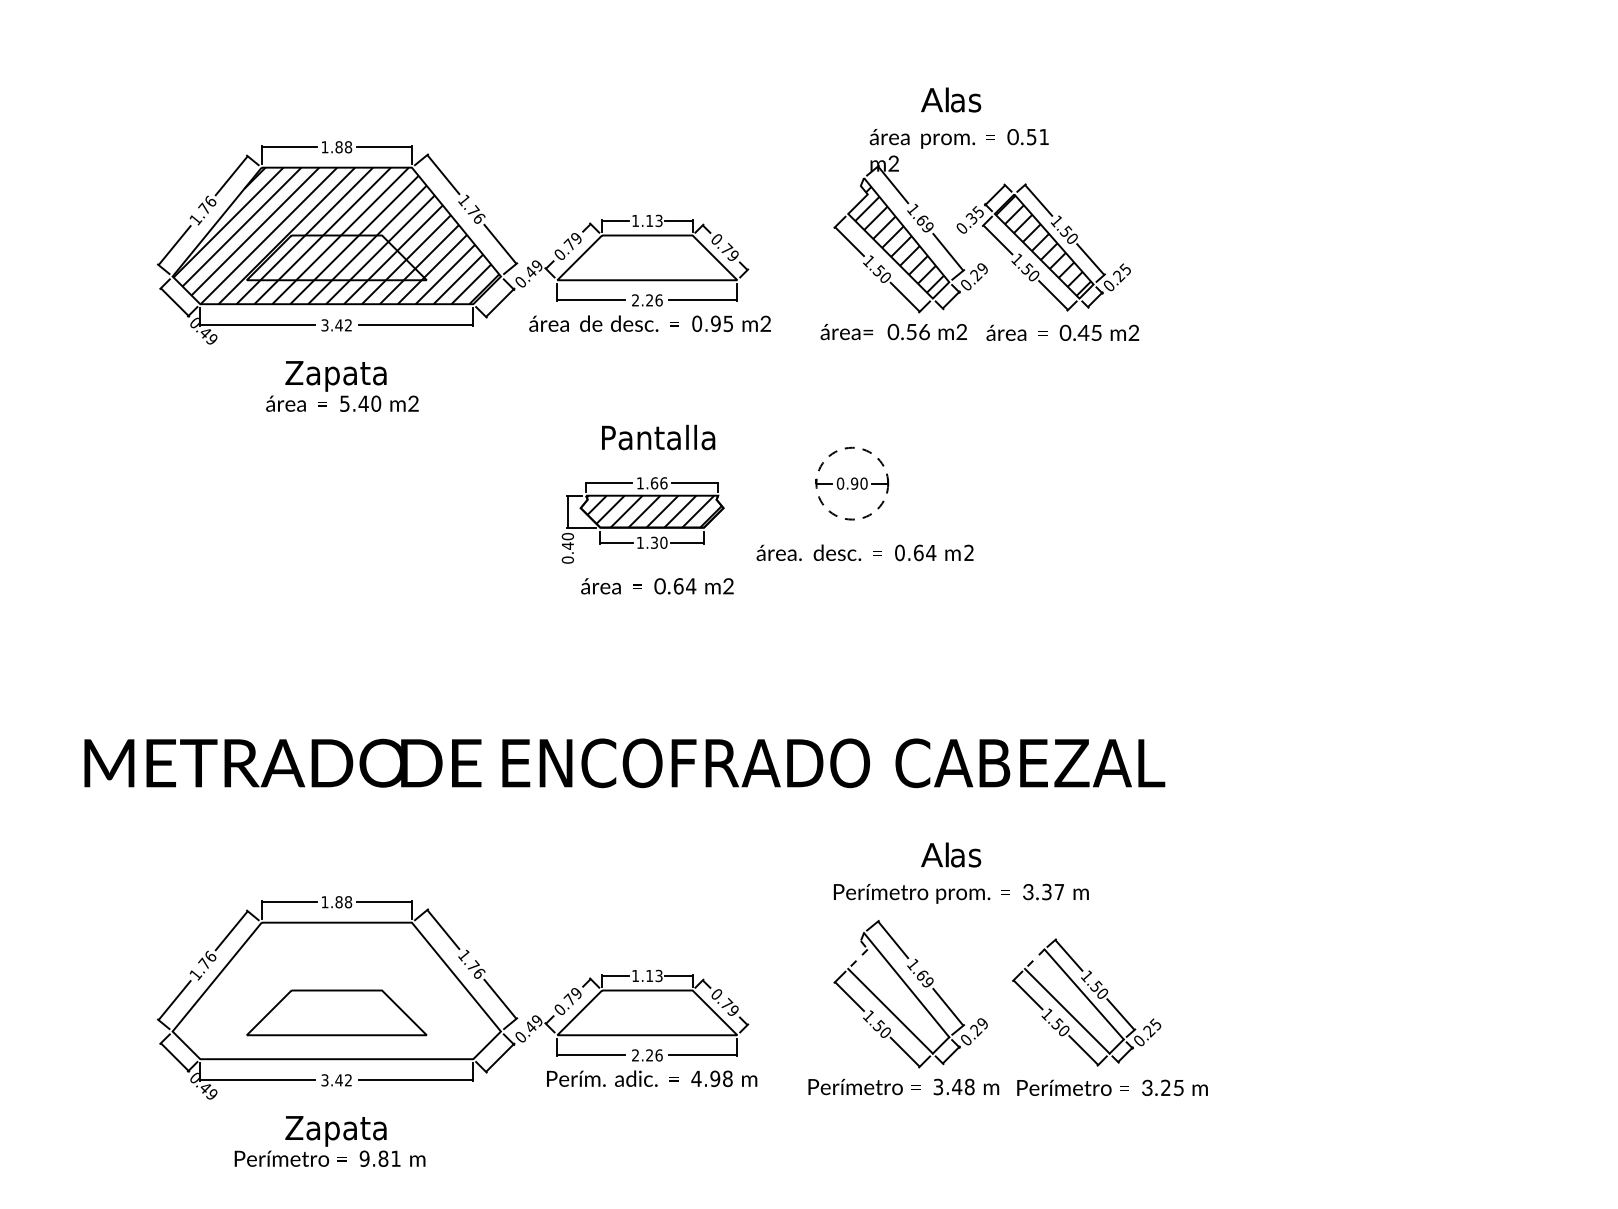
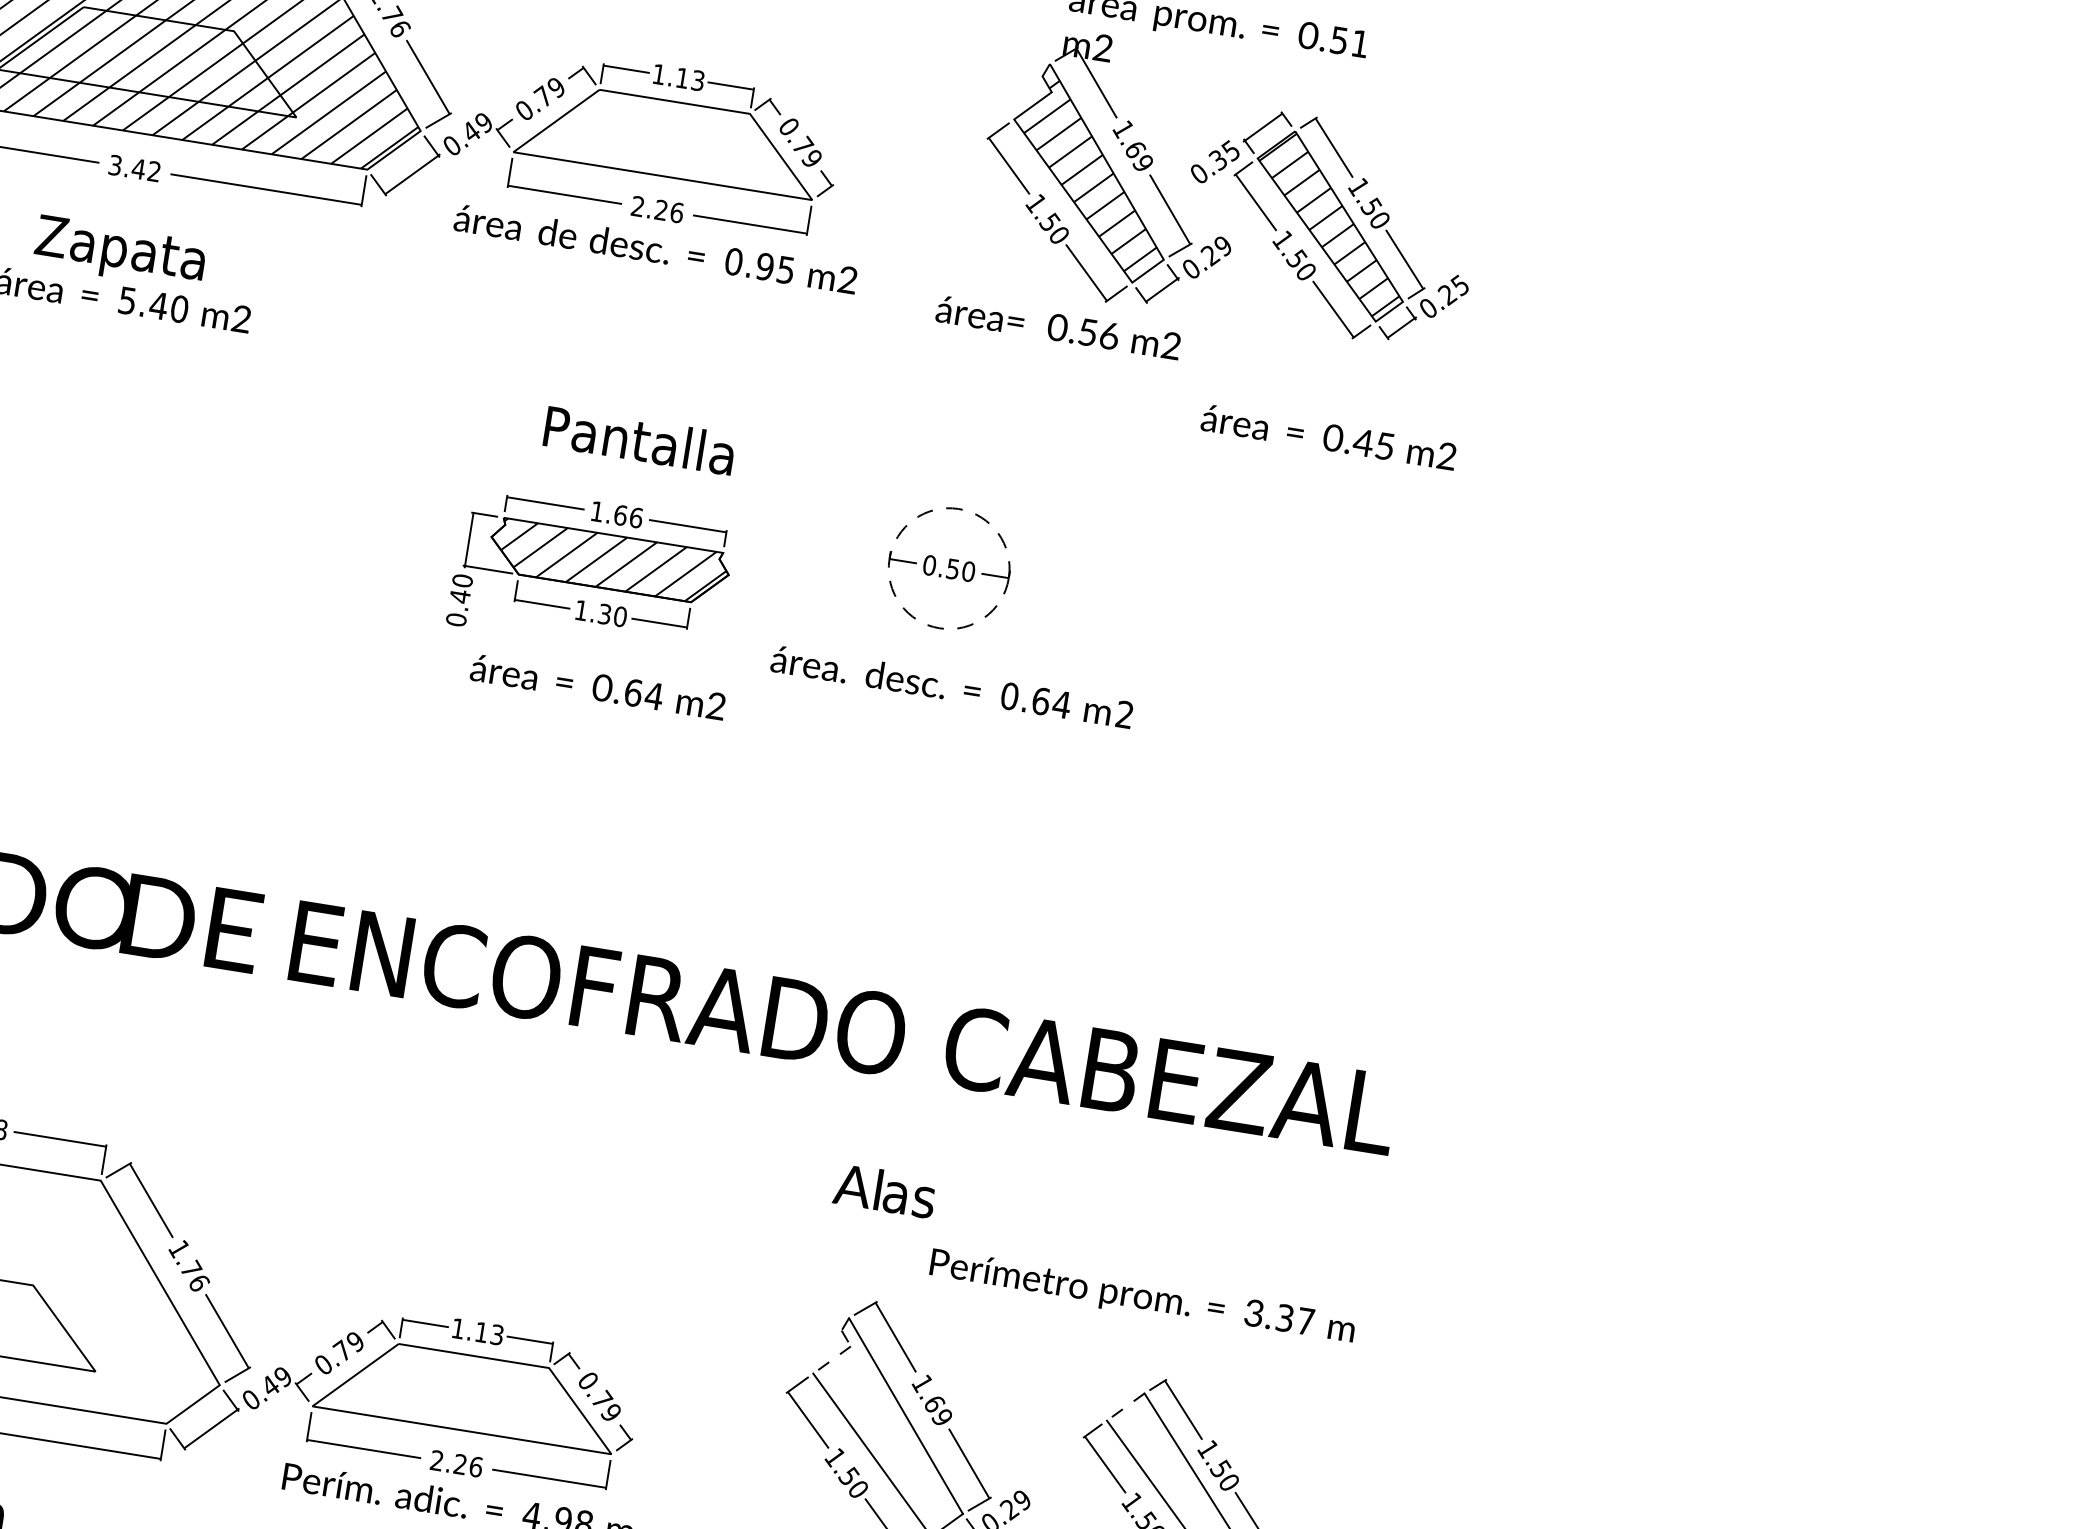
text: (1062, 332) -> (1328, 436), moved
text: (854, 483) -> (952, 568), 0.90 -> 0.50
text: (951, 854) -> (885, 1190), moved
text: (960, 893) -> (1141, 1297), moved

